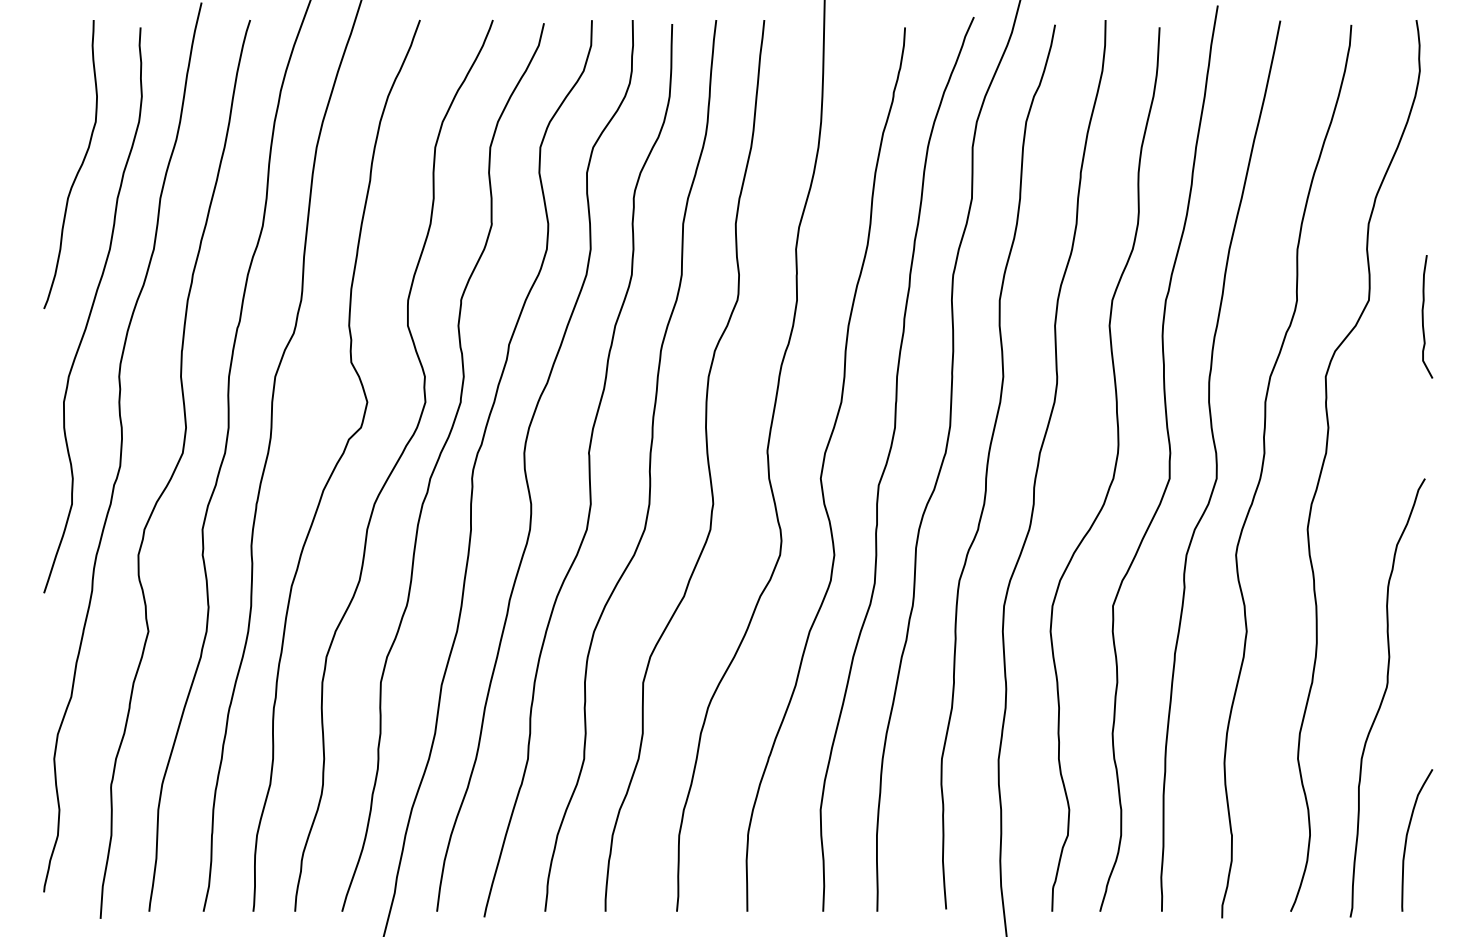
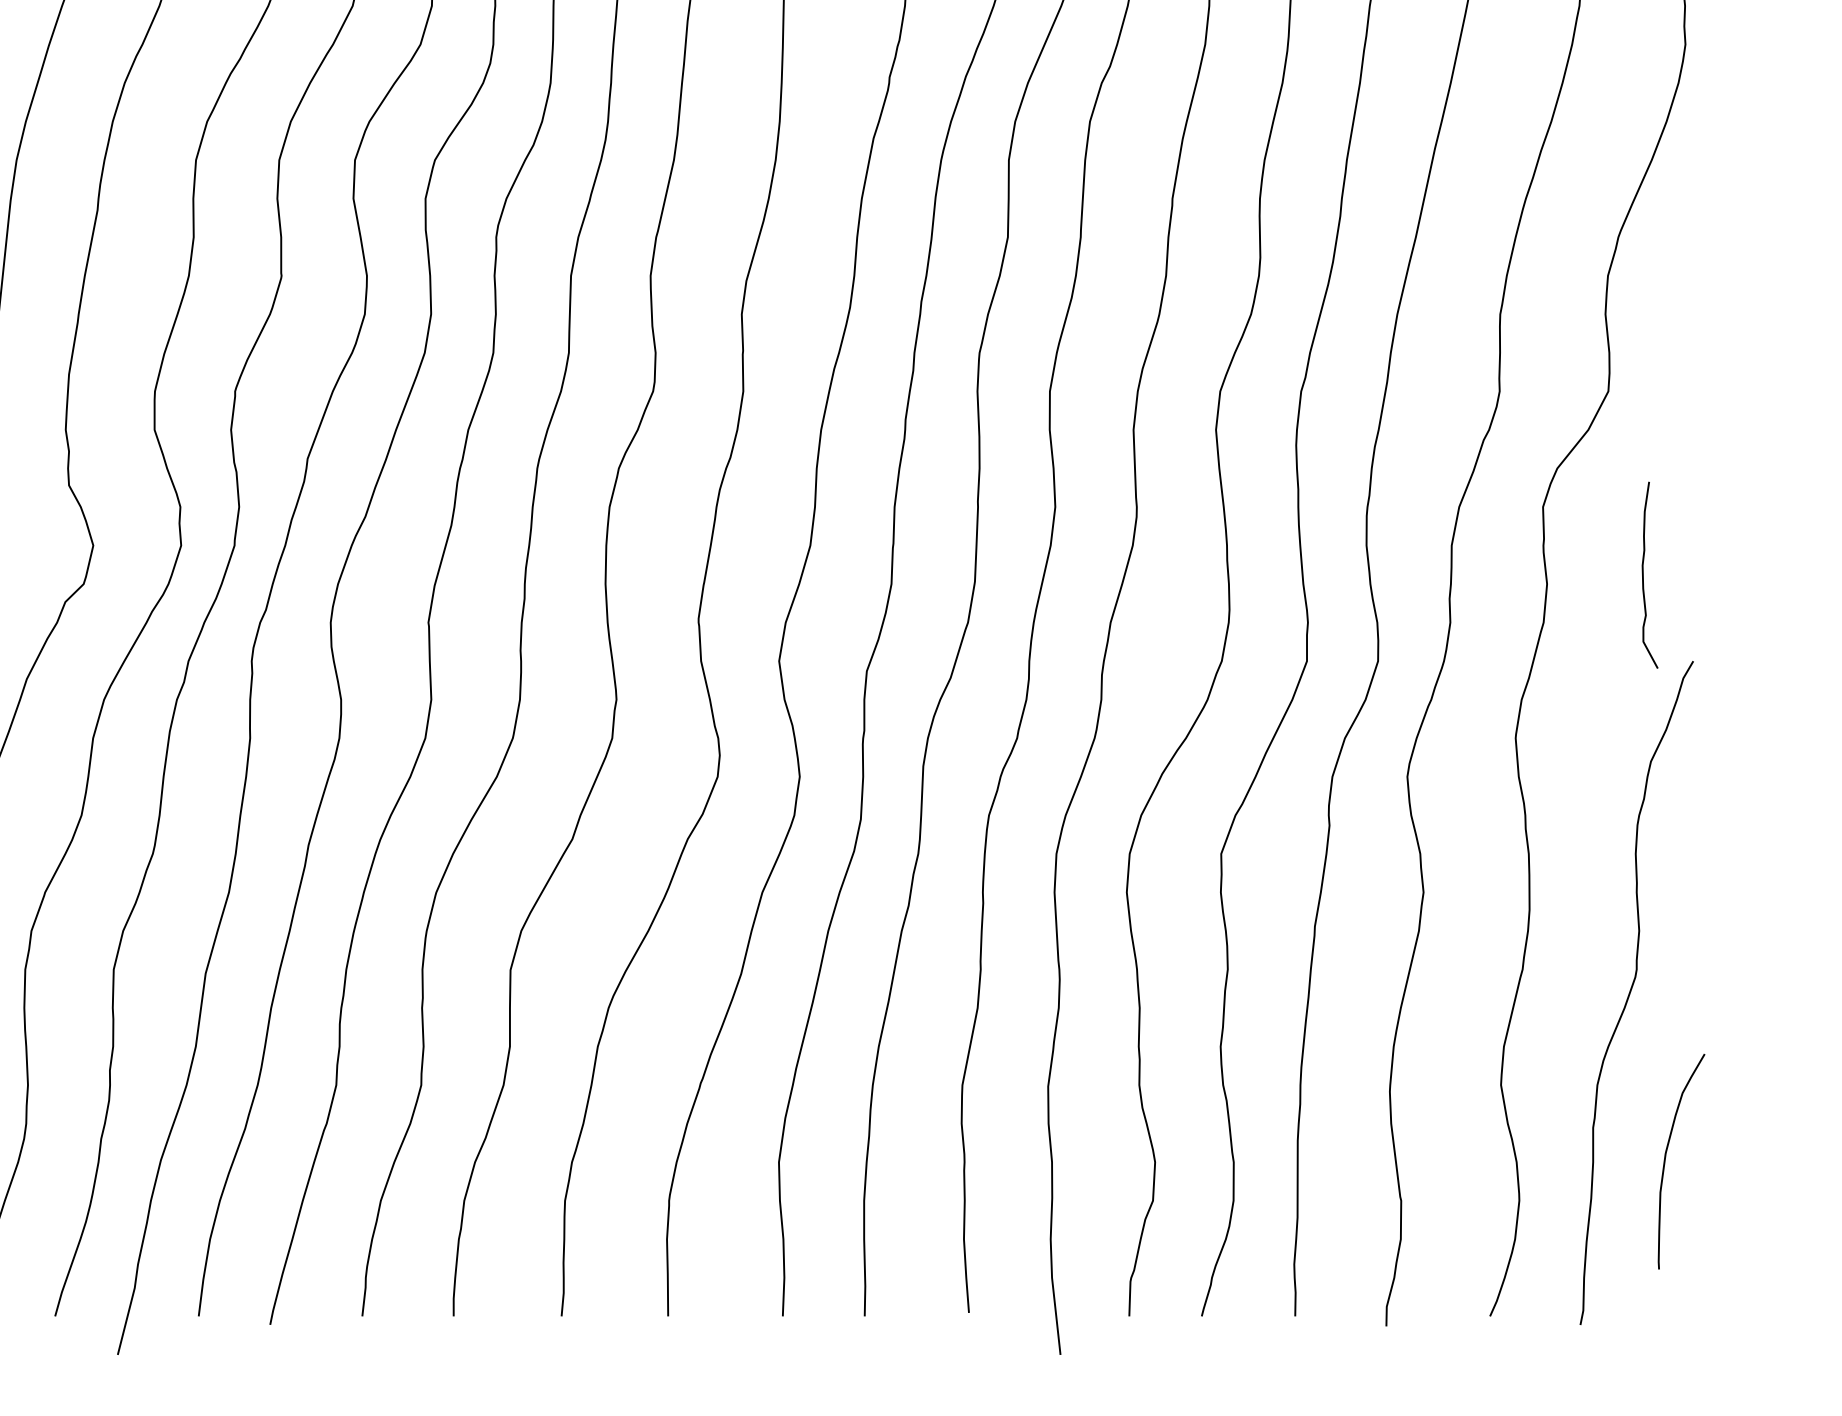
curve: (1423, 316) -> (1644, 574), moved
curve: (1407, 839) -> (1666, 1160), moved

